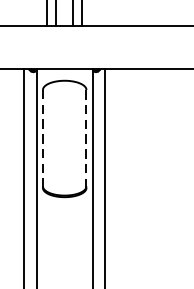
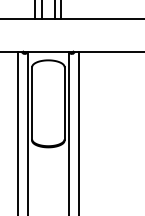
line: (43, 138) -> (32, 103), dashed -> solid
line: (86, 138) -> (64, 103), dashed -> solid

